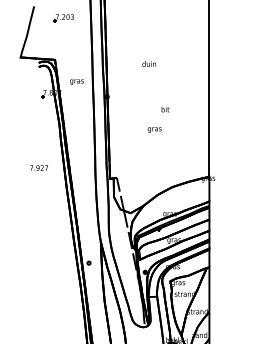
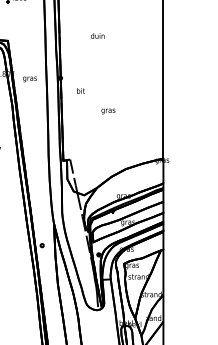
text: (148, 63) -> (97, 35), moved
text: (76, 81) -> (29, 78), moved
text: (165, 109) -> (80, 90), moved

